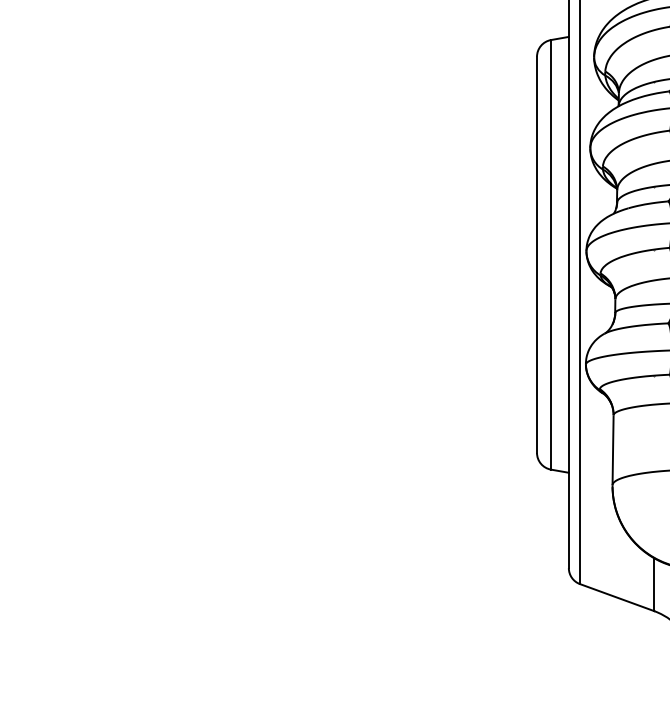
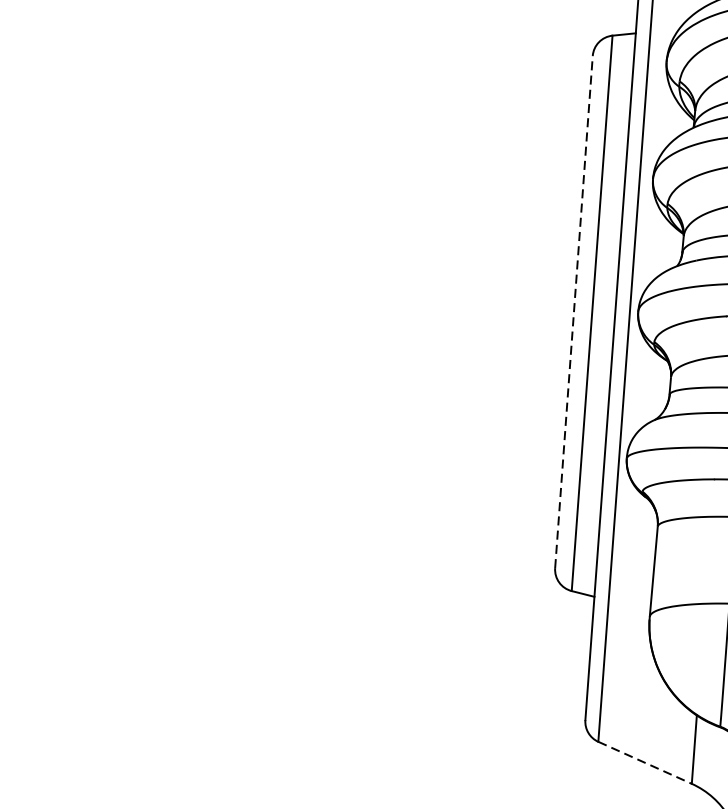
line: (537, 254) -> (574, 311), solid -> dashed
line: (617, 597) -> (645, 762), solid -> dashed

